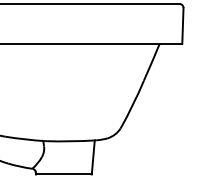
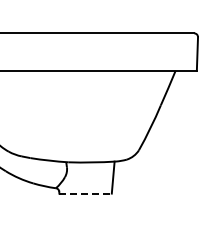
line: (64, 174) -> (86, 193), solid -> dashed

